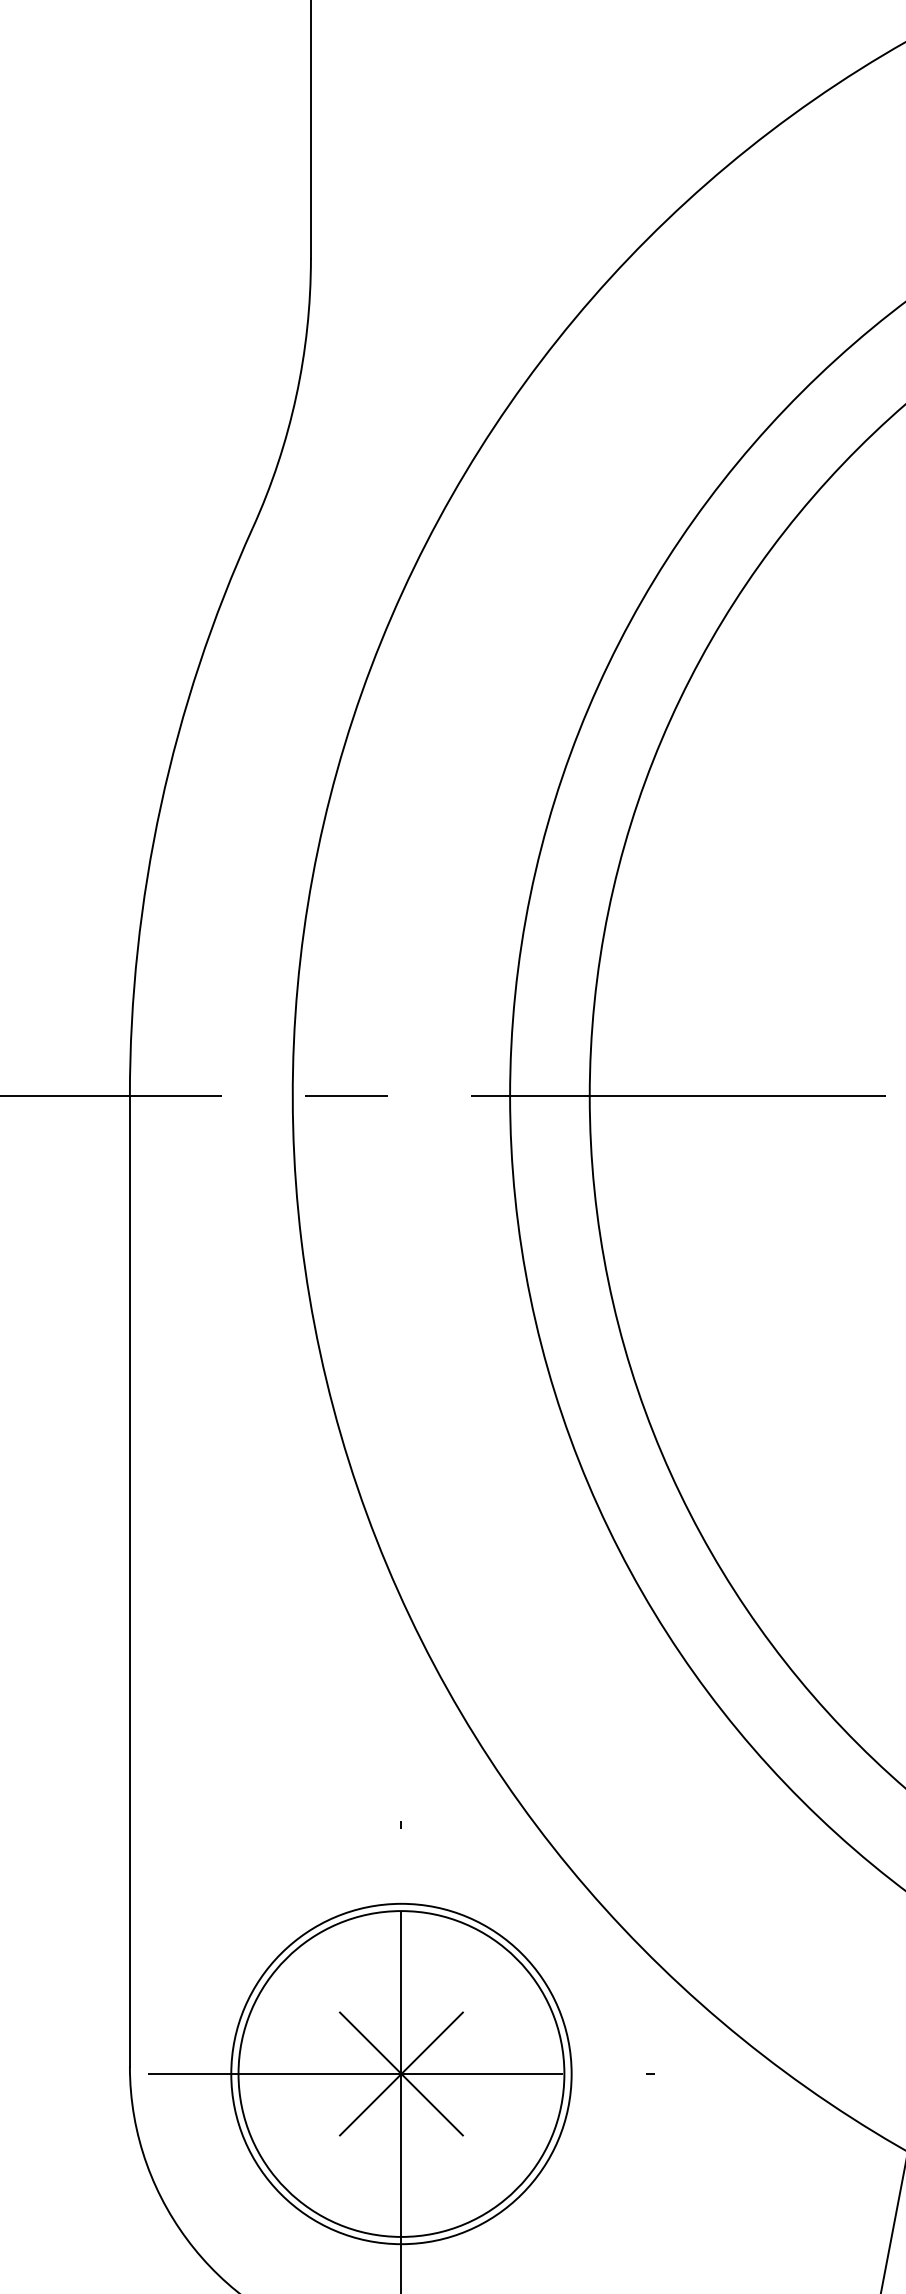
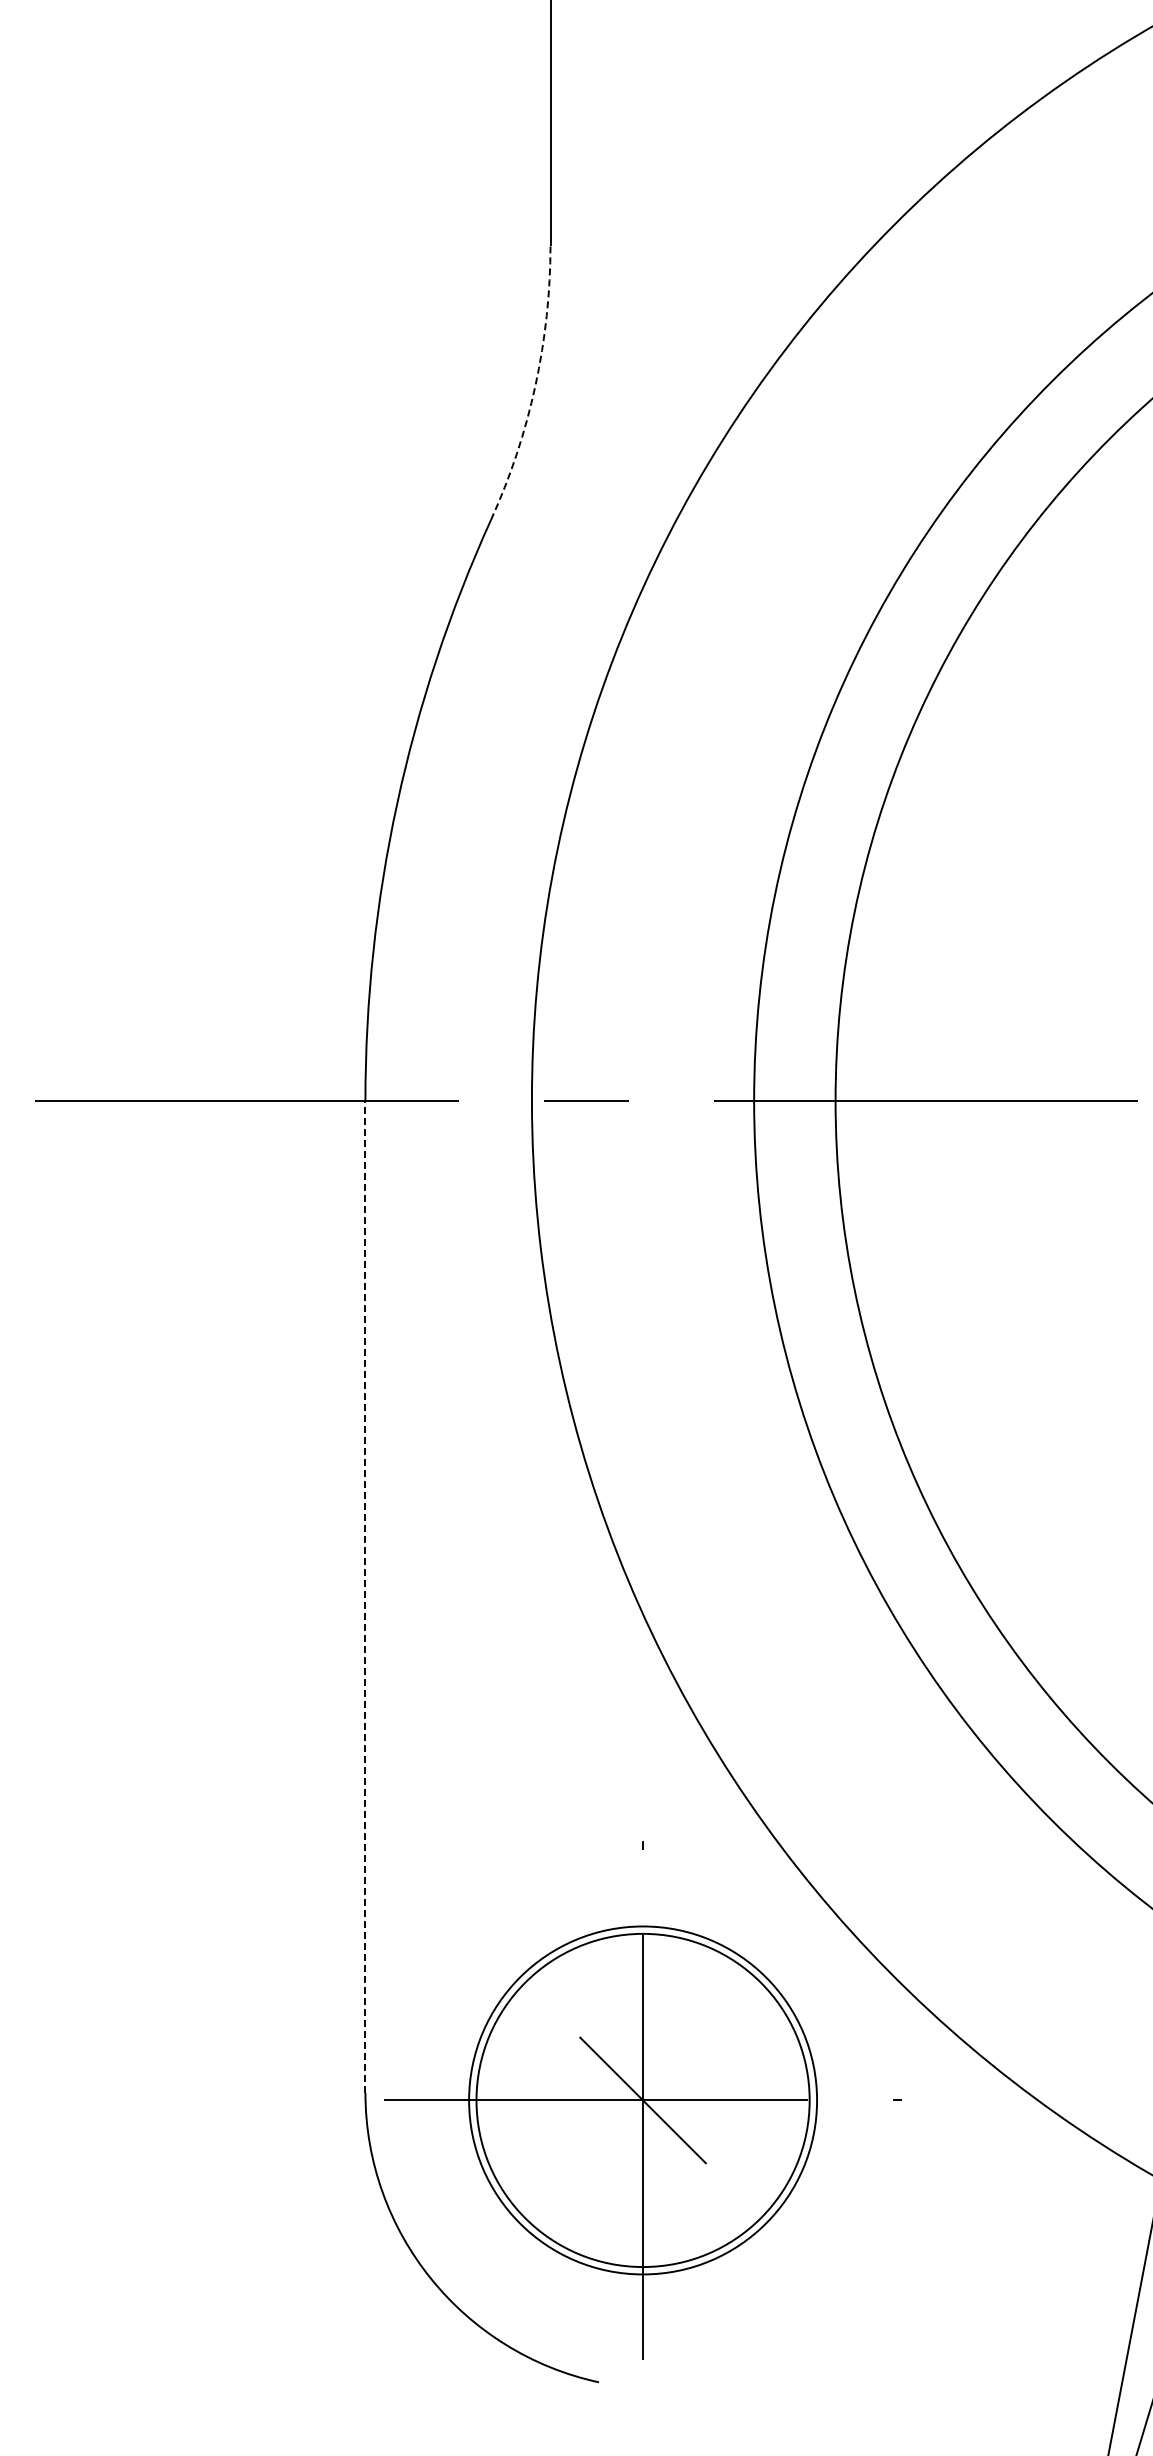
arc: (296, 396) -> (535, 385), solid -> dashed
line: (129, 1581) -> (365, 1596), solid -> dashed
line: (400, 2074) -> (642, 2100), removed

